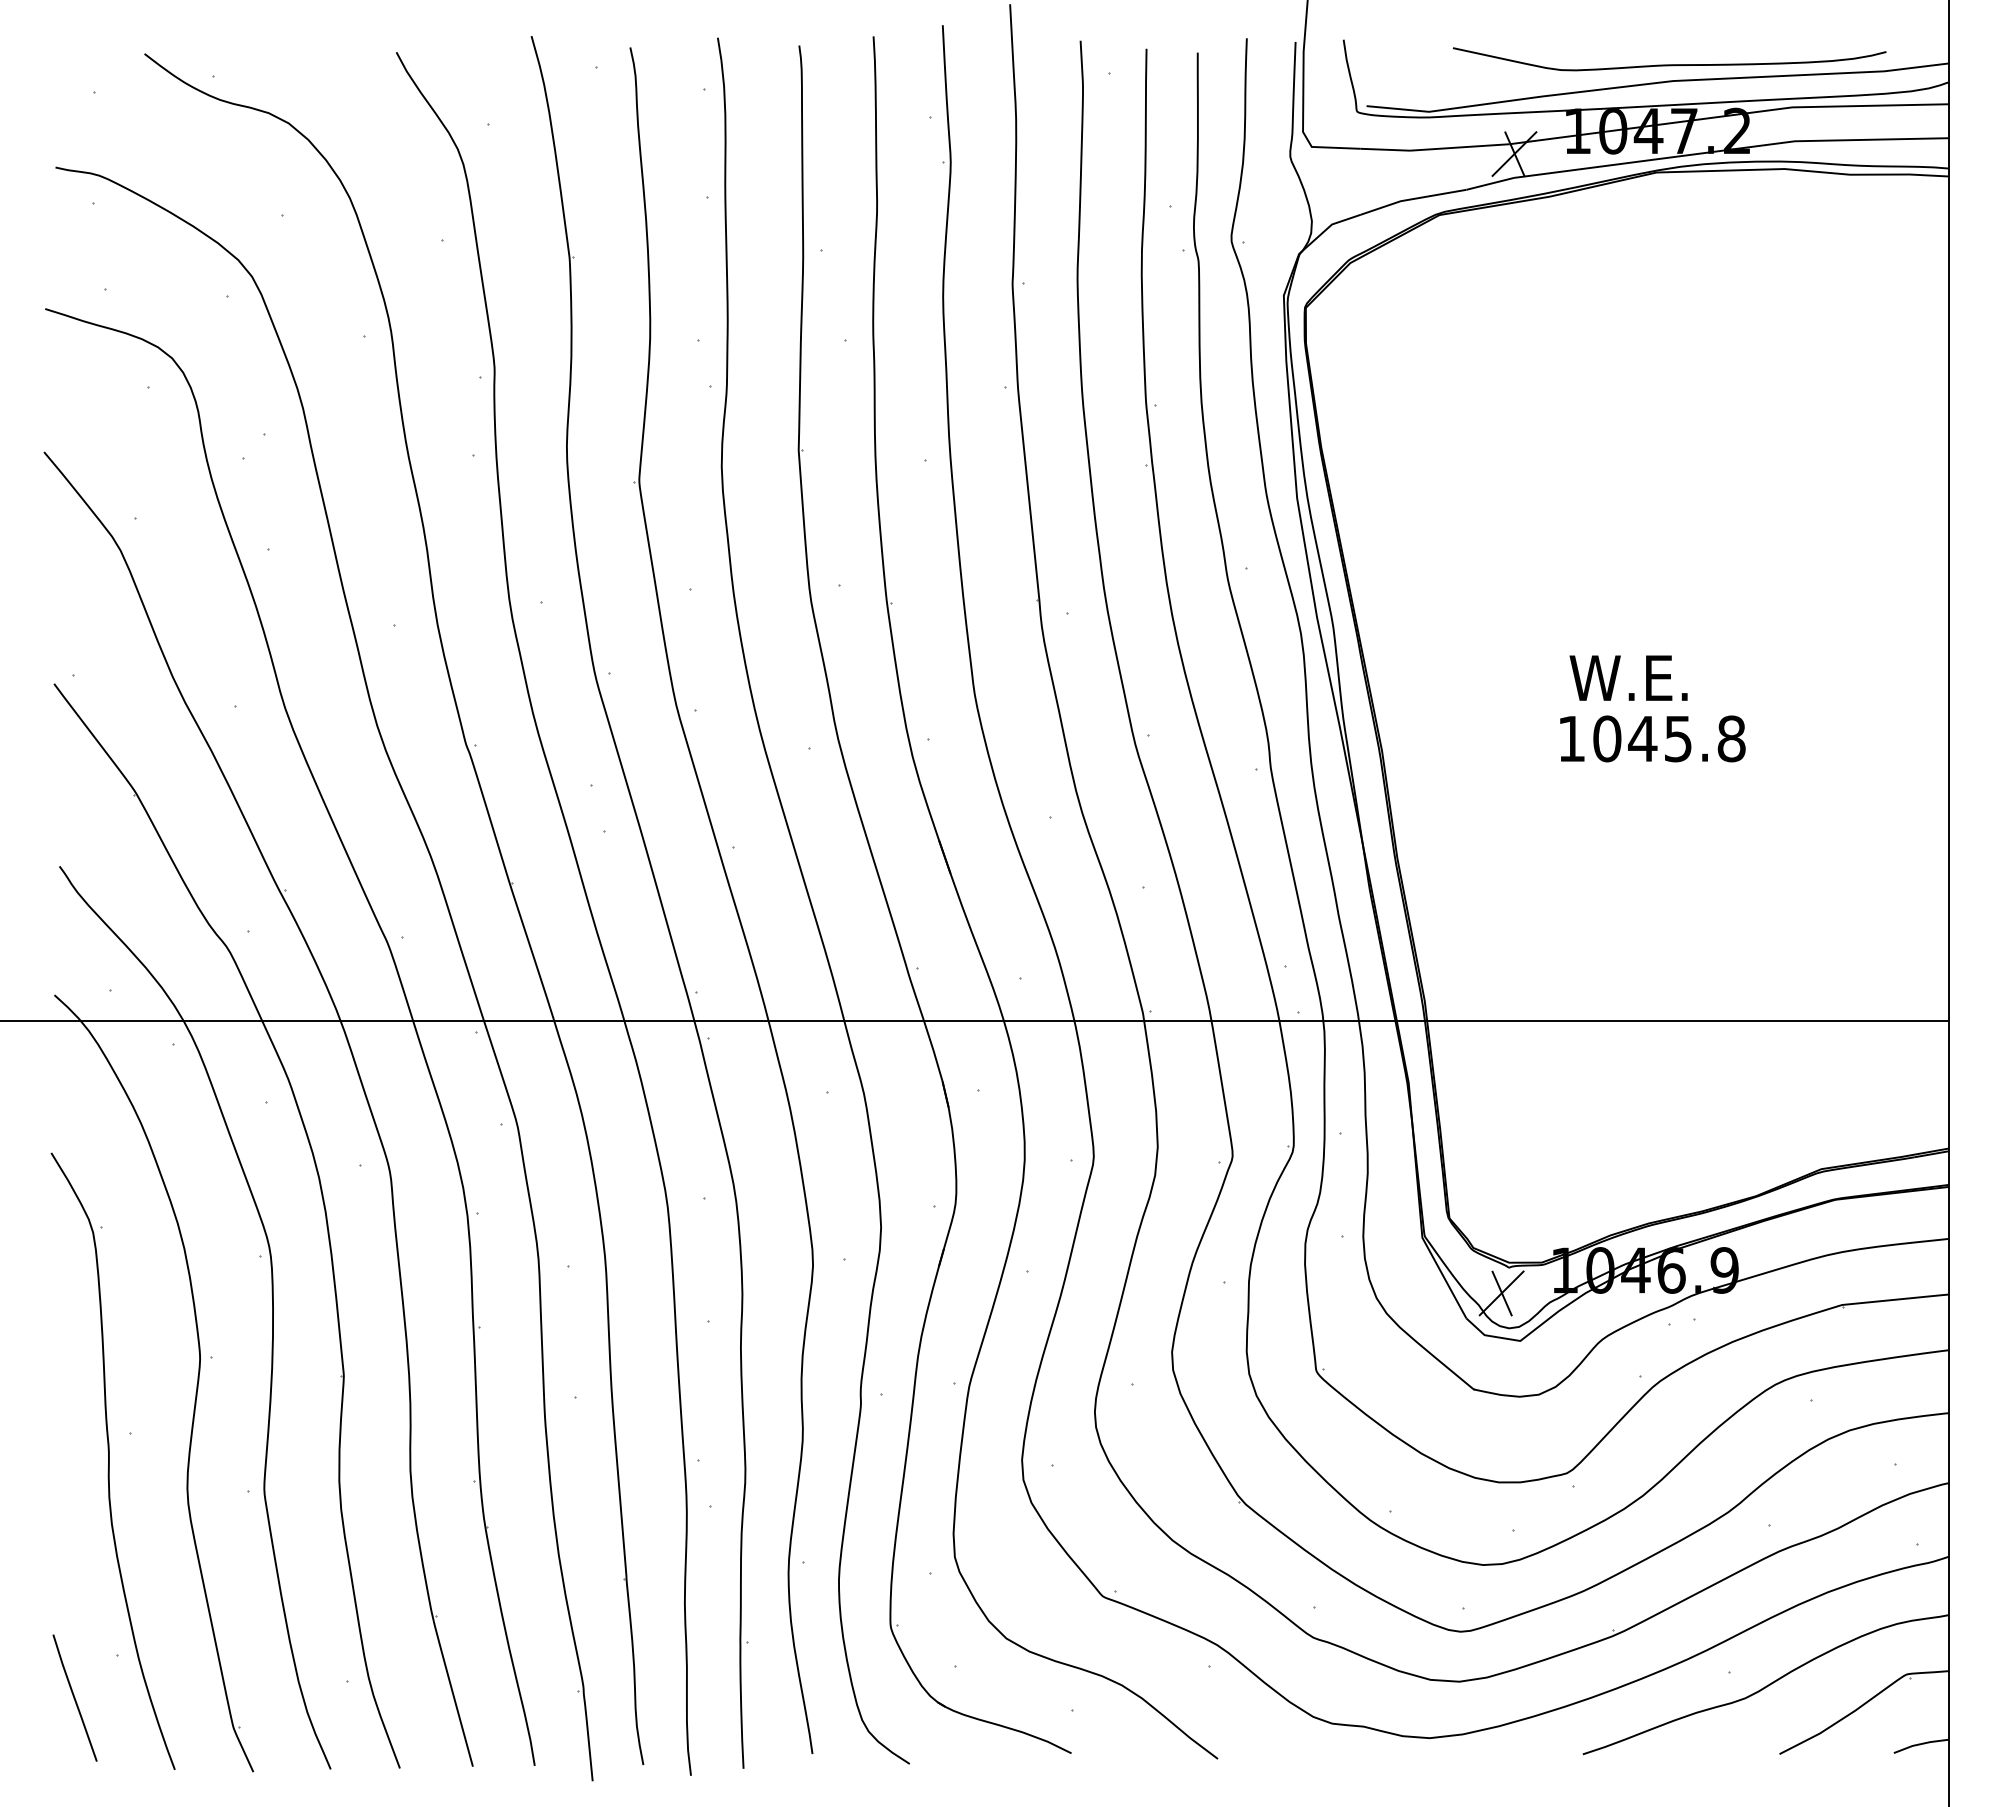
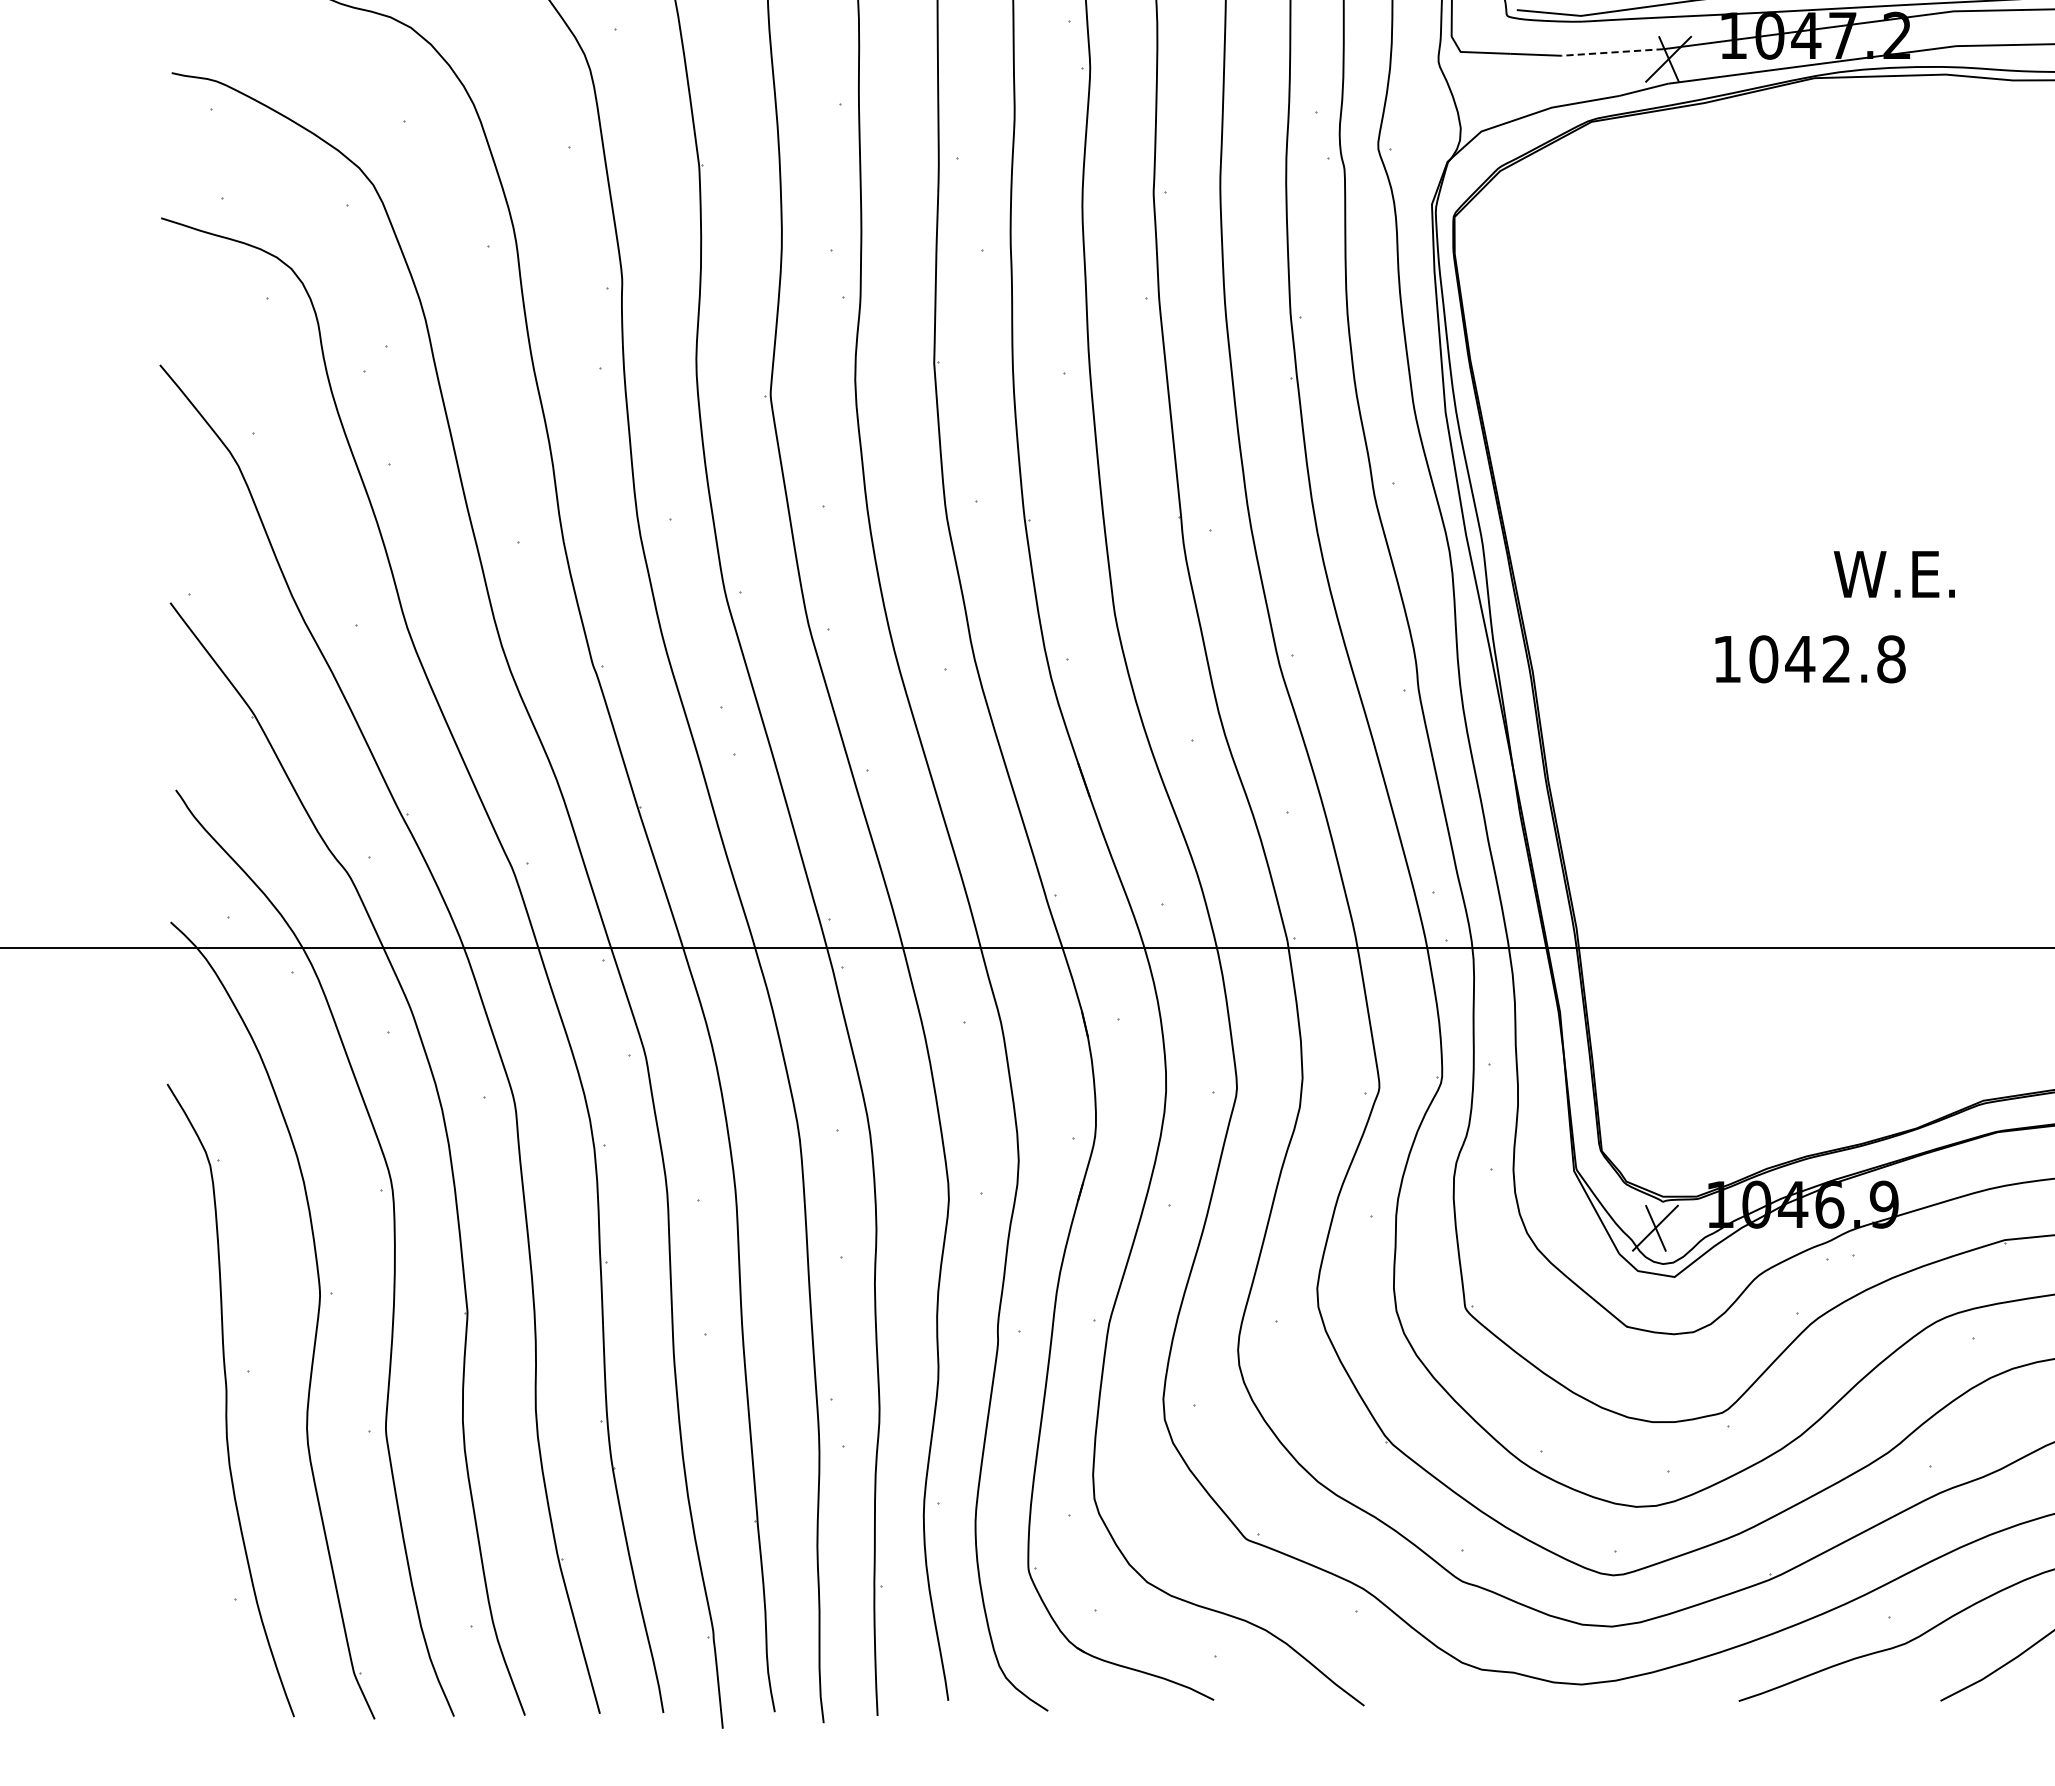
line: (1459, 147) -> (1612, 52), solid -> dashed
text: (1628, 677) -> (1894, 573), moved
text: (1677, 738) -> (1835, 658), 1045.8 -> 1042.8
line: (74, 1697) -> (191, 1642), removed

